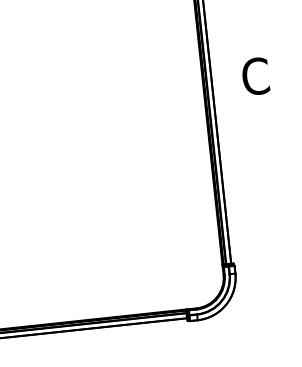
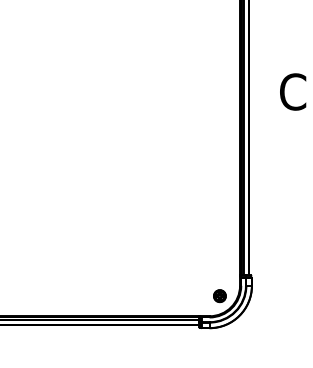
part: (204, 287) -> (219, 296), added

